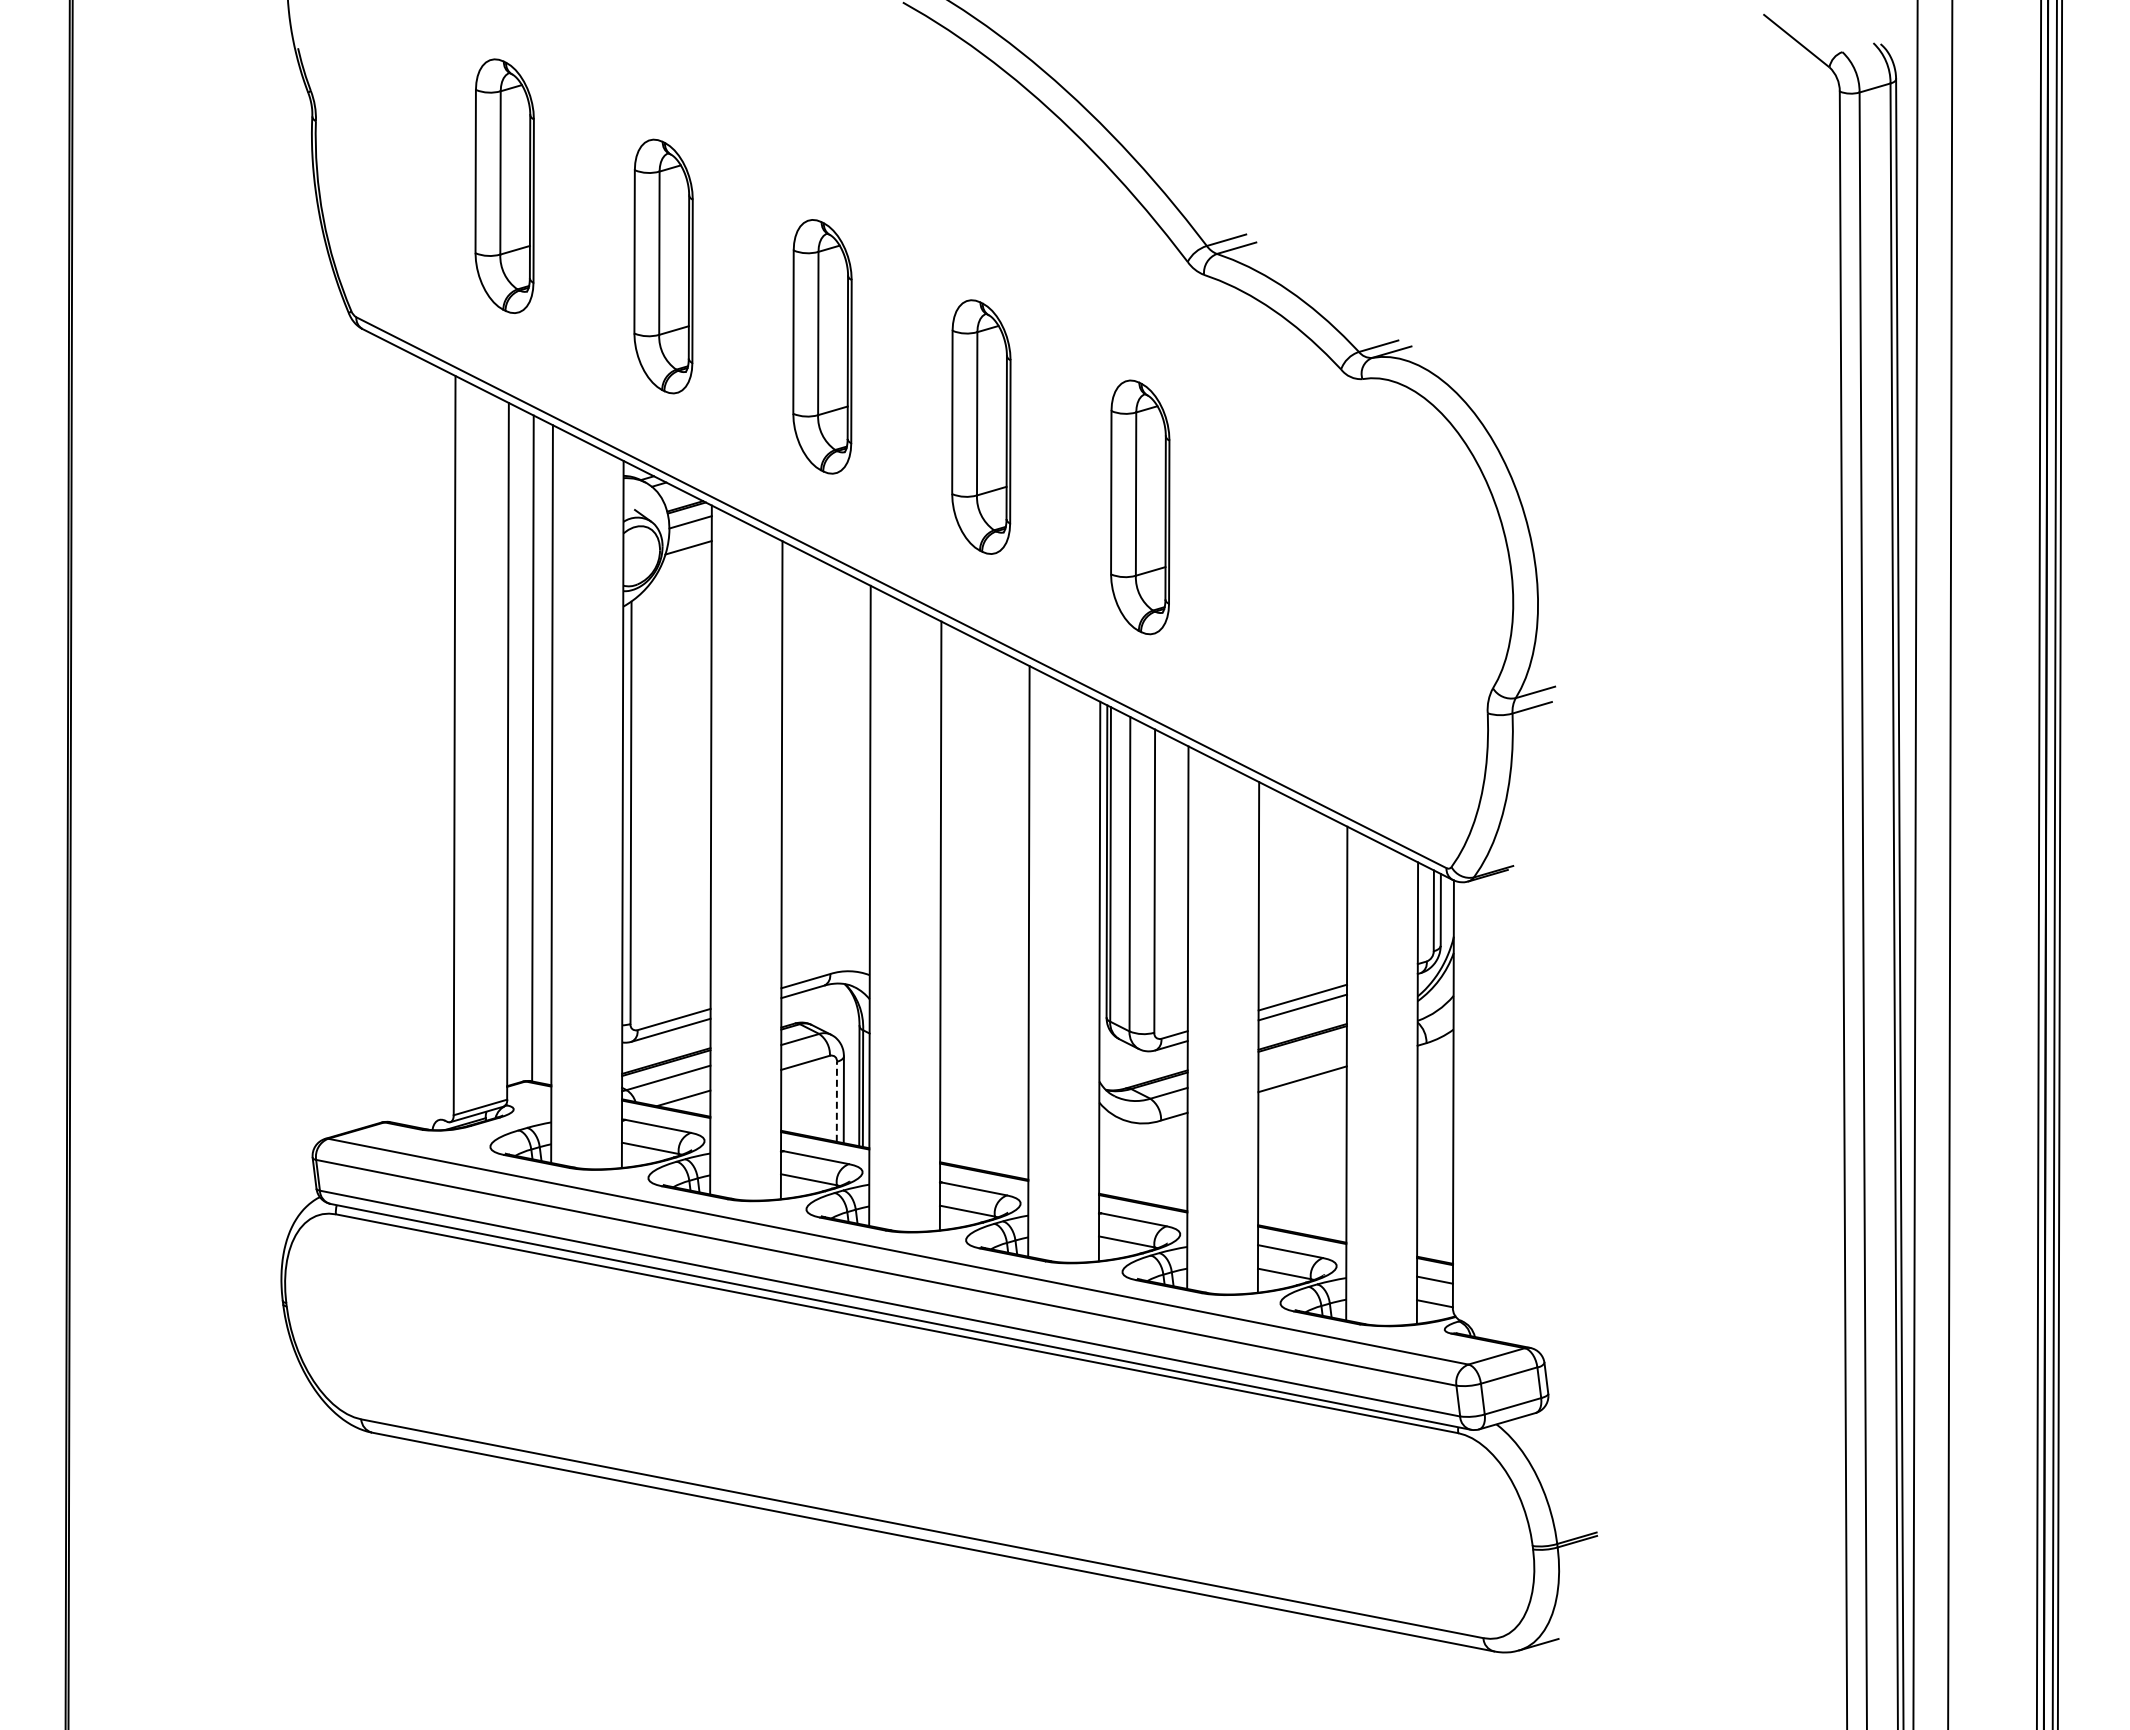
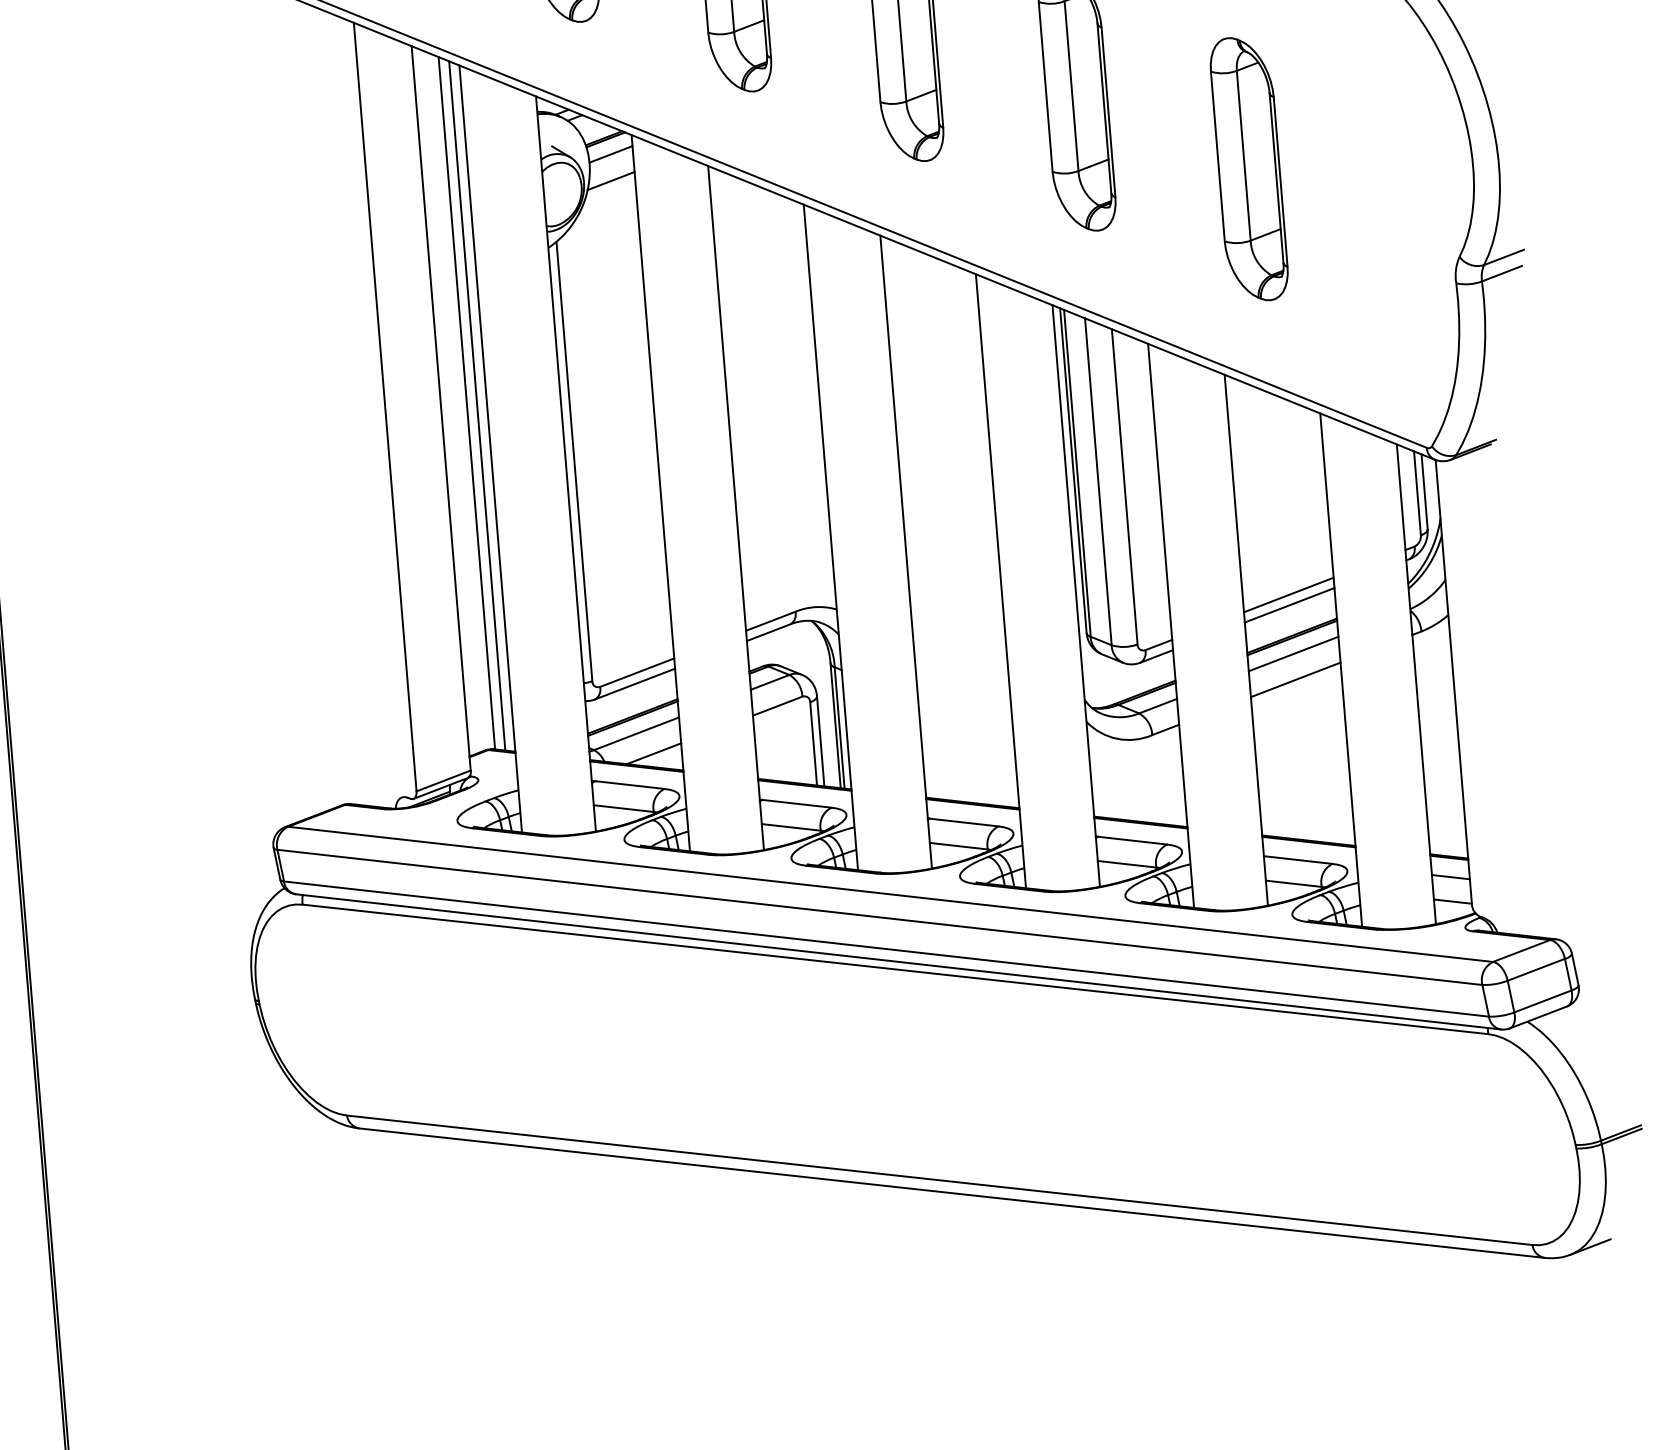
part: (1299, 587) -> (1249, 168), added
line: (542, 751) -> (477, 405), added
line: (1302, 1054) -> (1293, 654), added
line: (836, 1101) -> (813, 743), dashed -> solid

